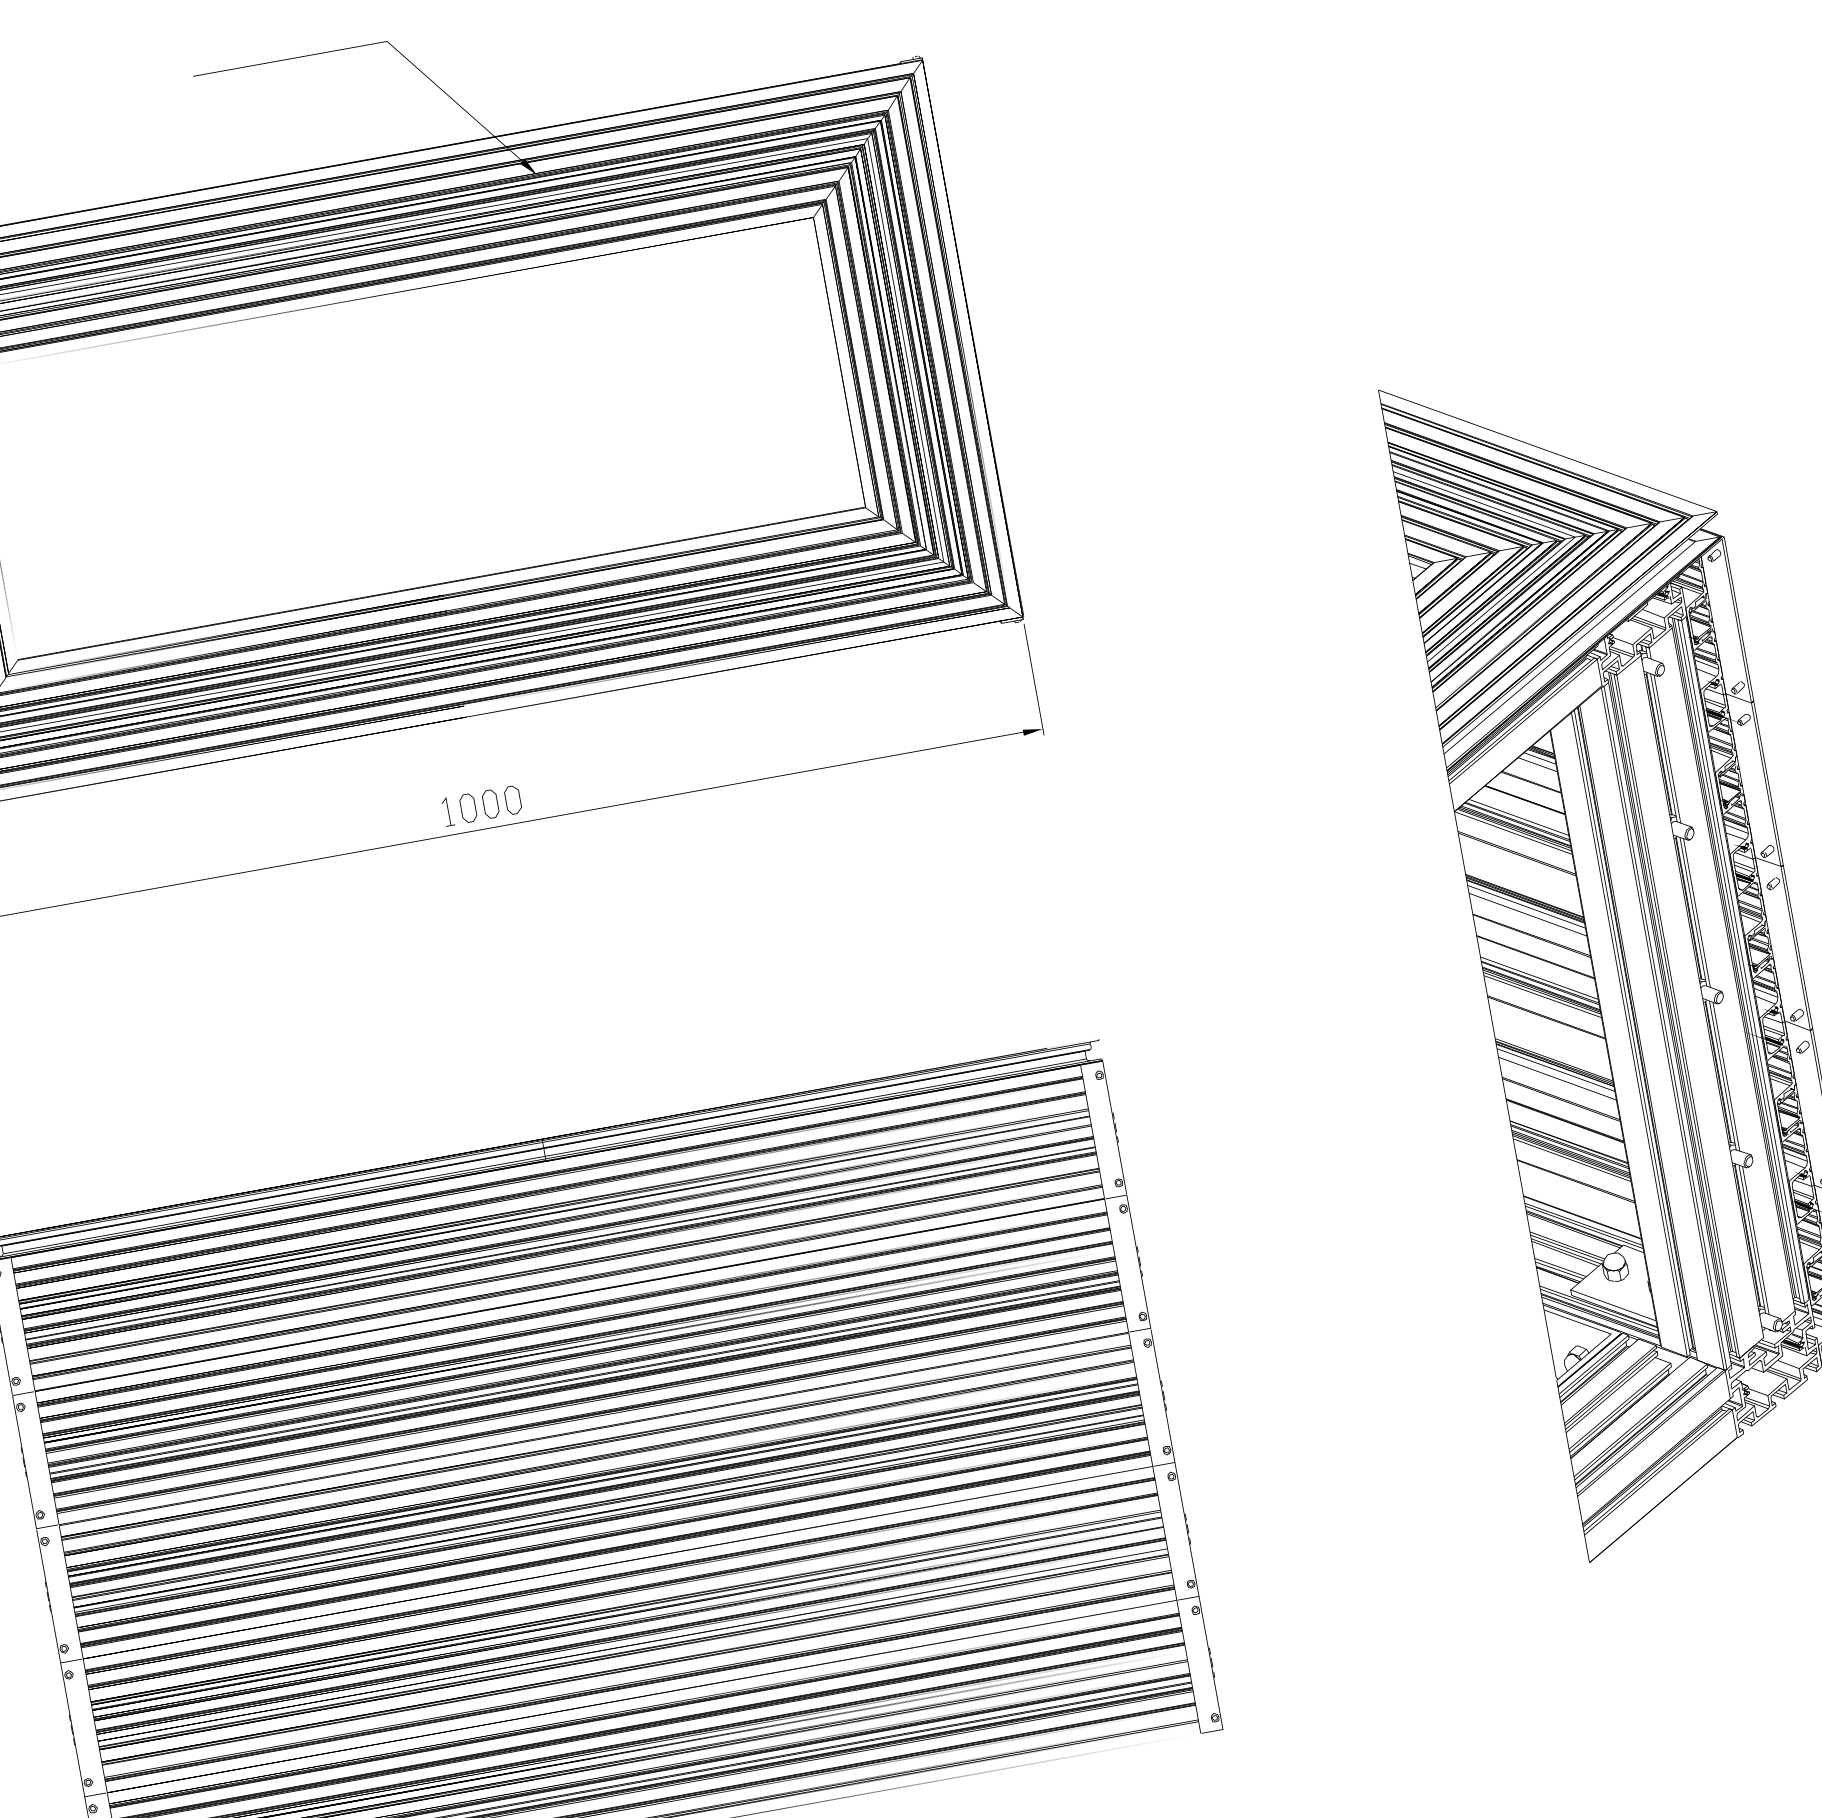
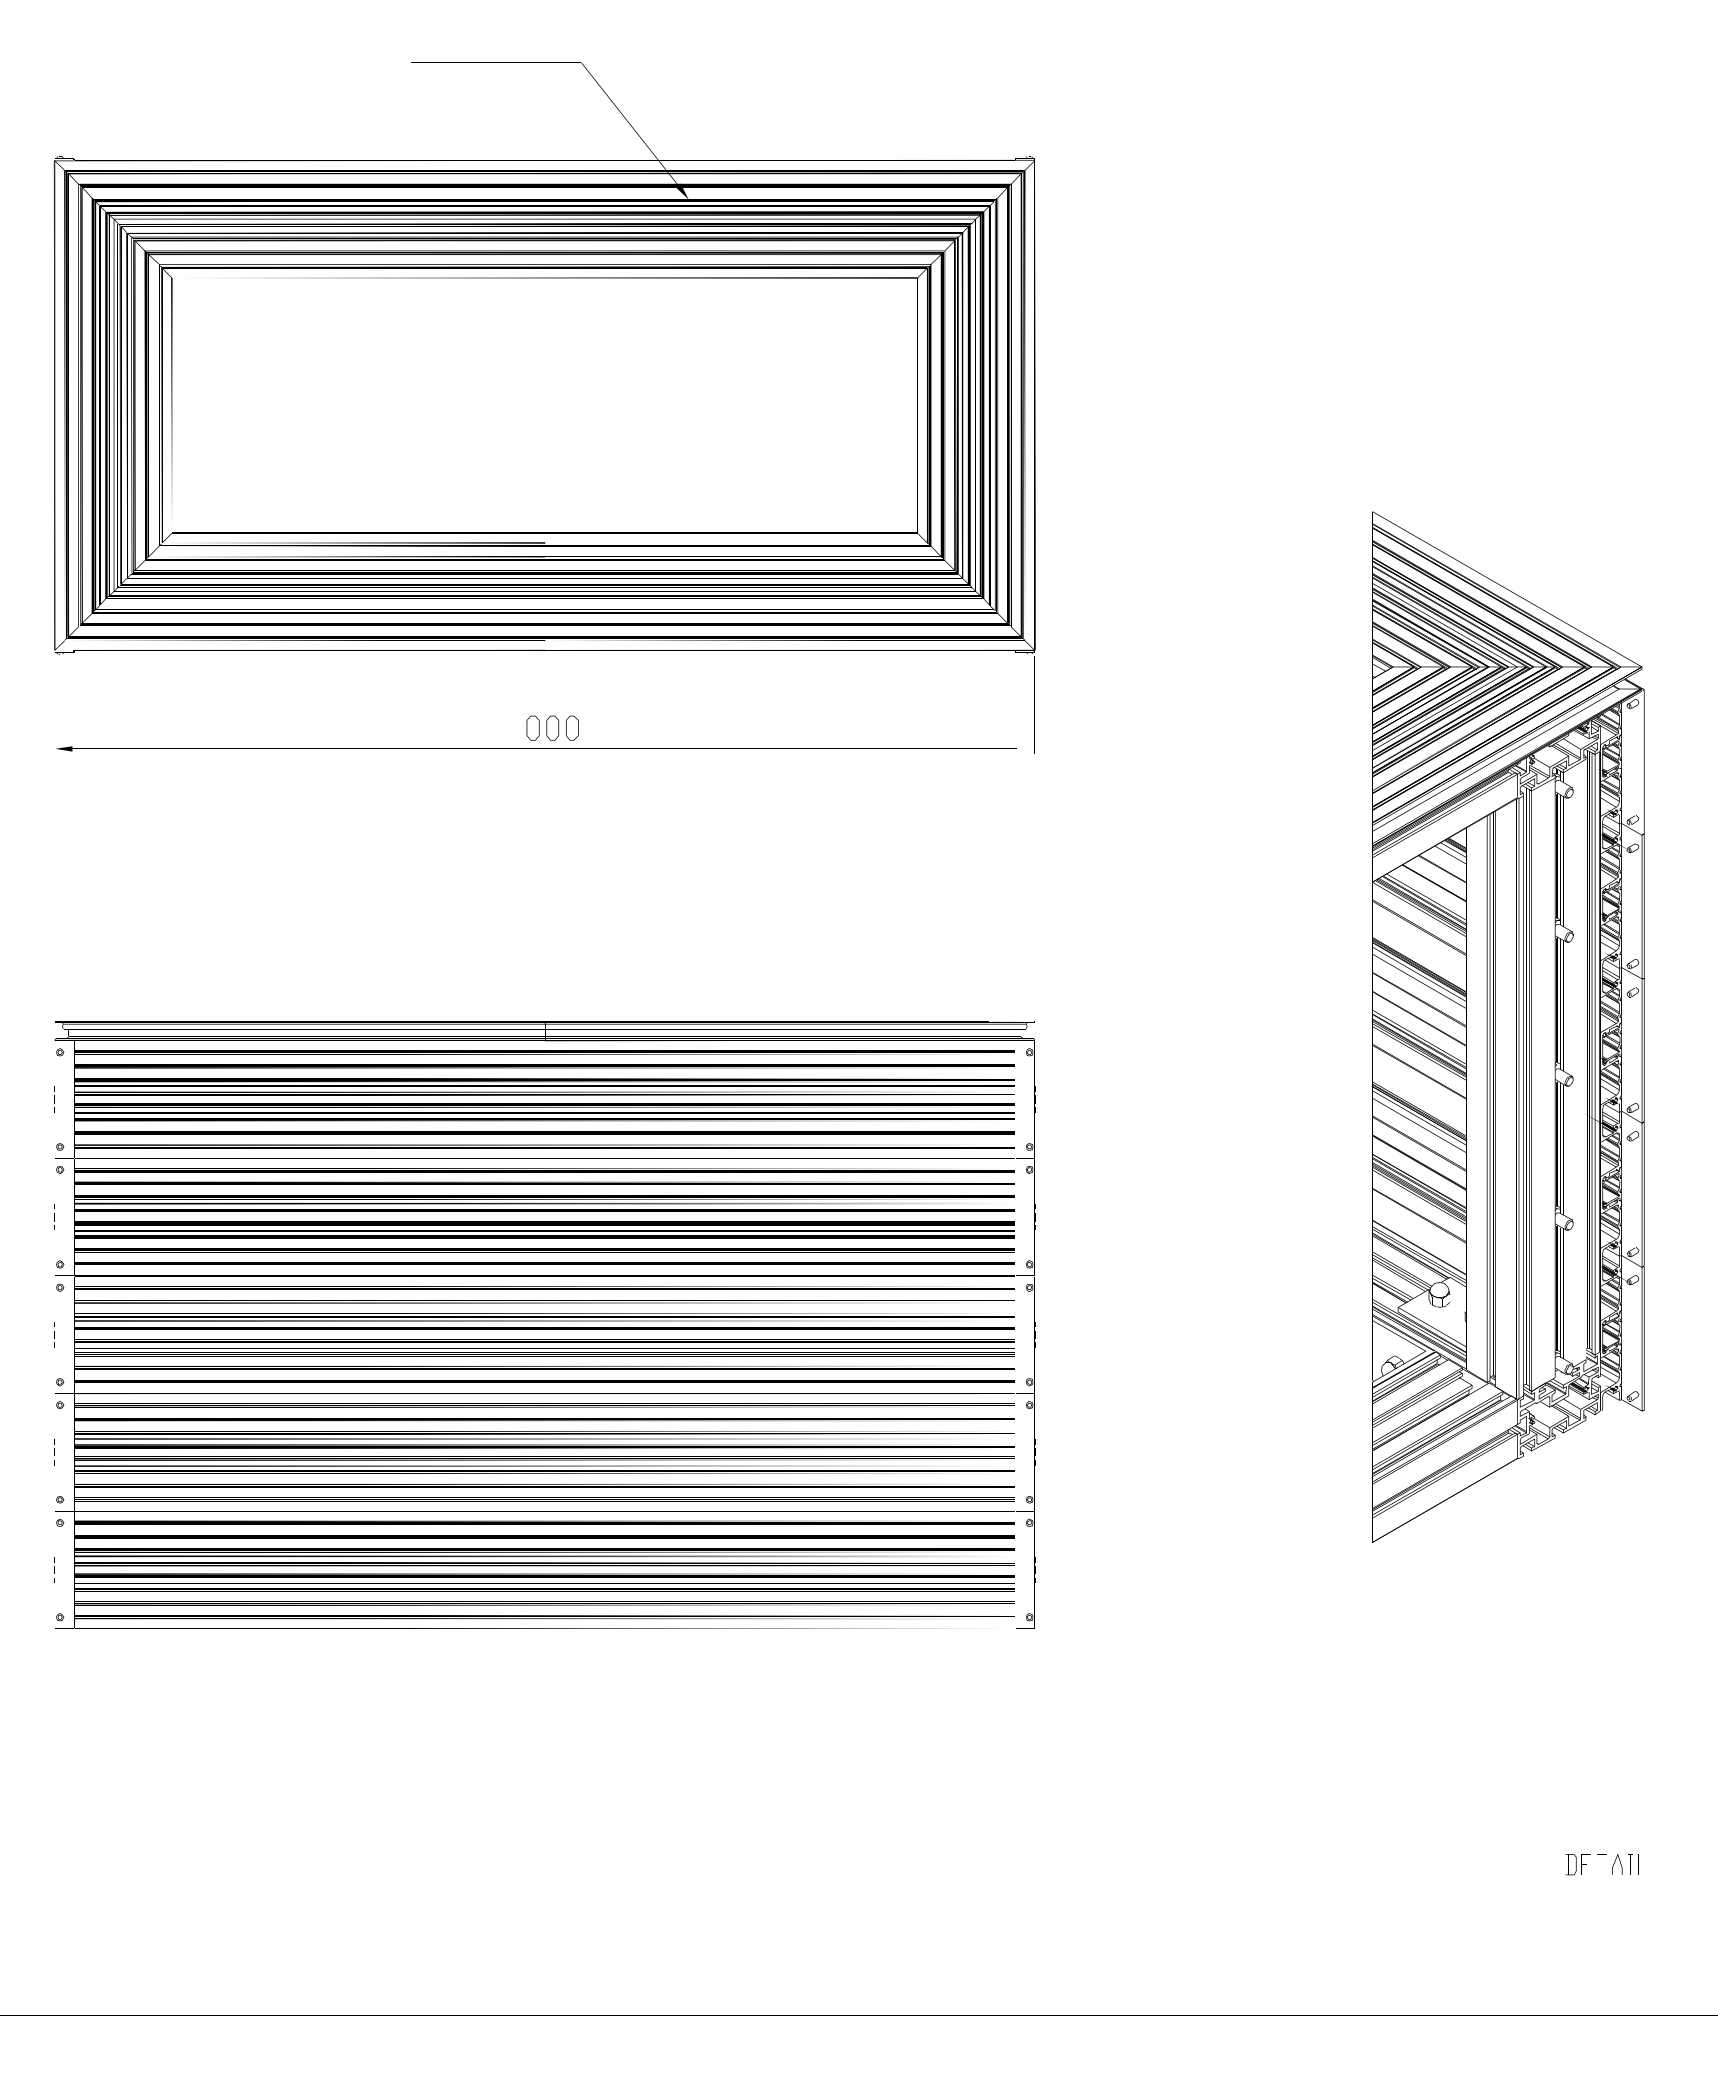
fill: (1032, 730) -> (1025, 748), removed
part: (447, 811) -> (514, 727), removed

